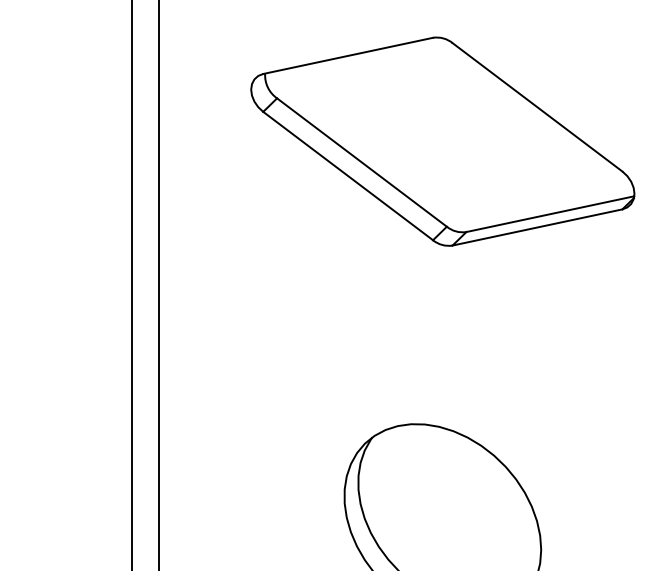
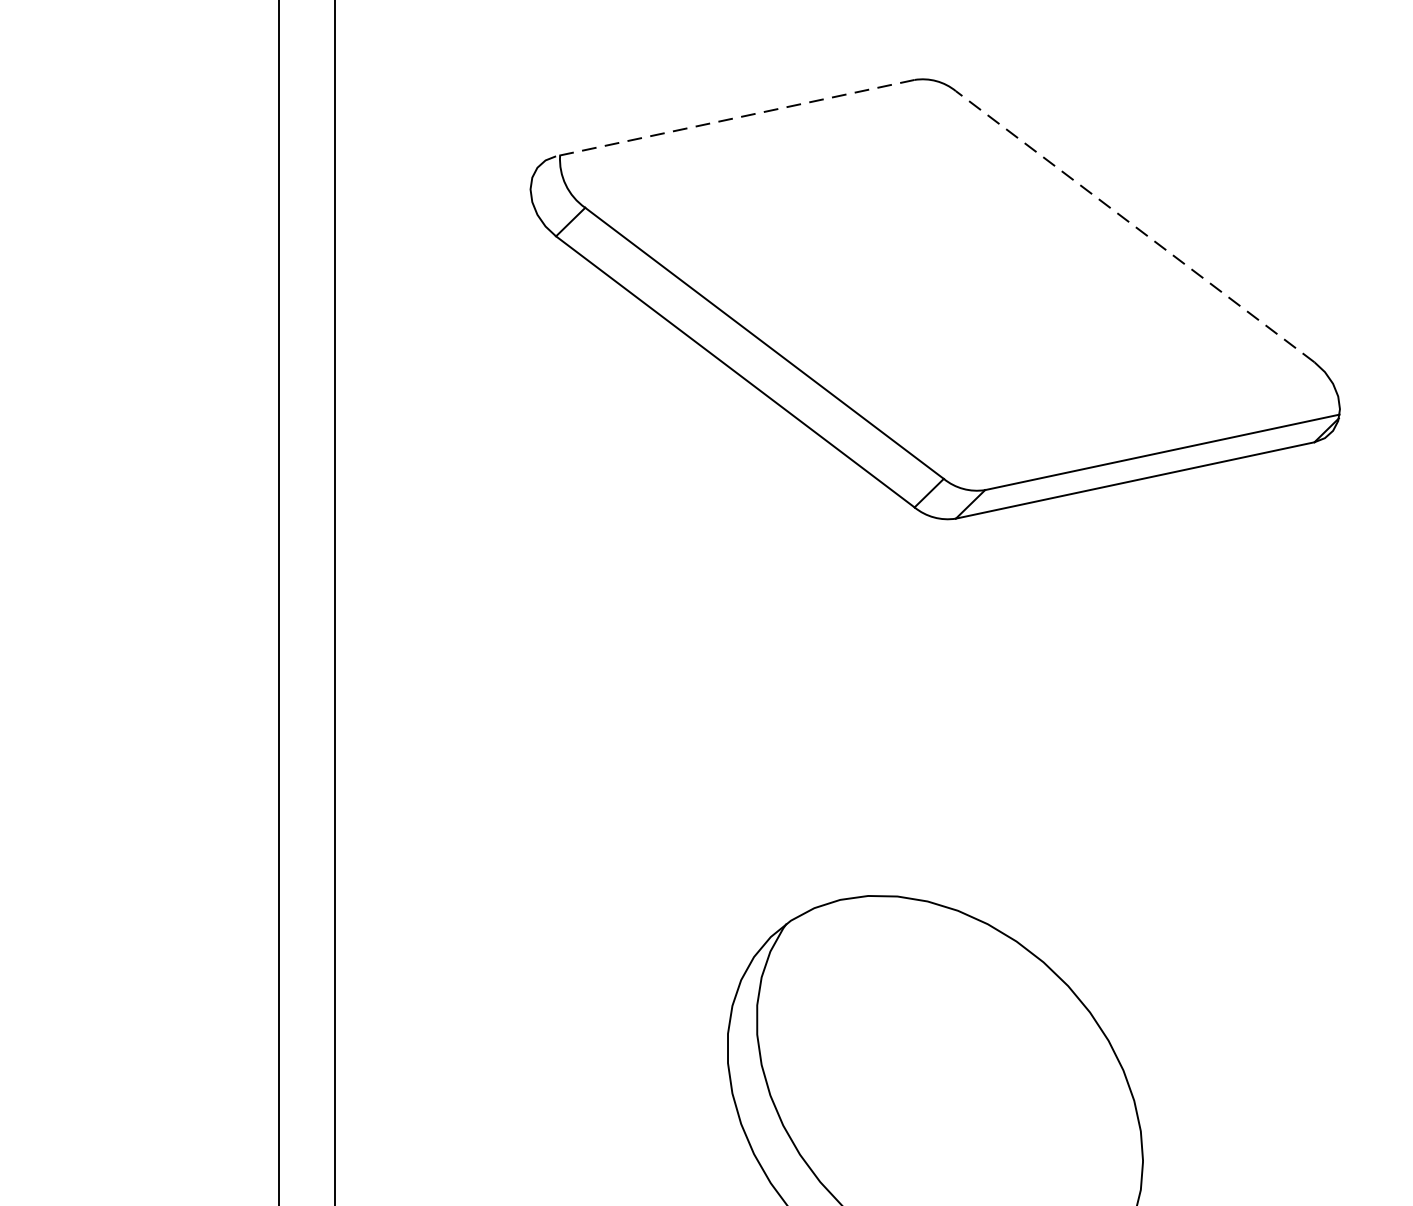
line: (348, 55) -> (736, 117), solid -> dashed
line: (537, 107) -> (1135, 227), solid -> dashed

